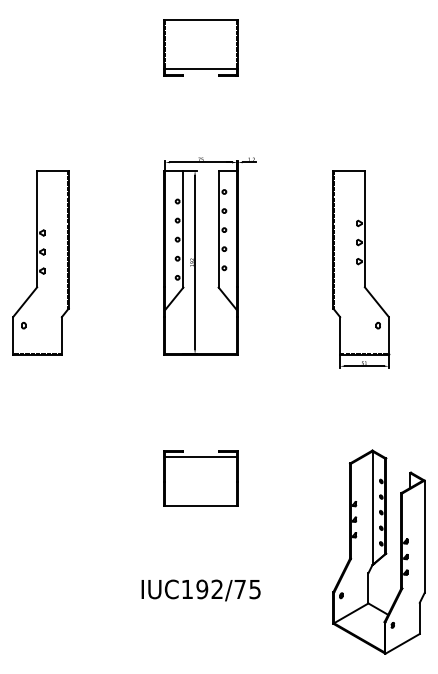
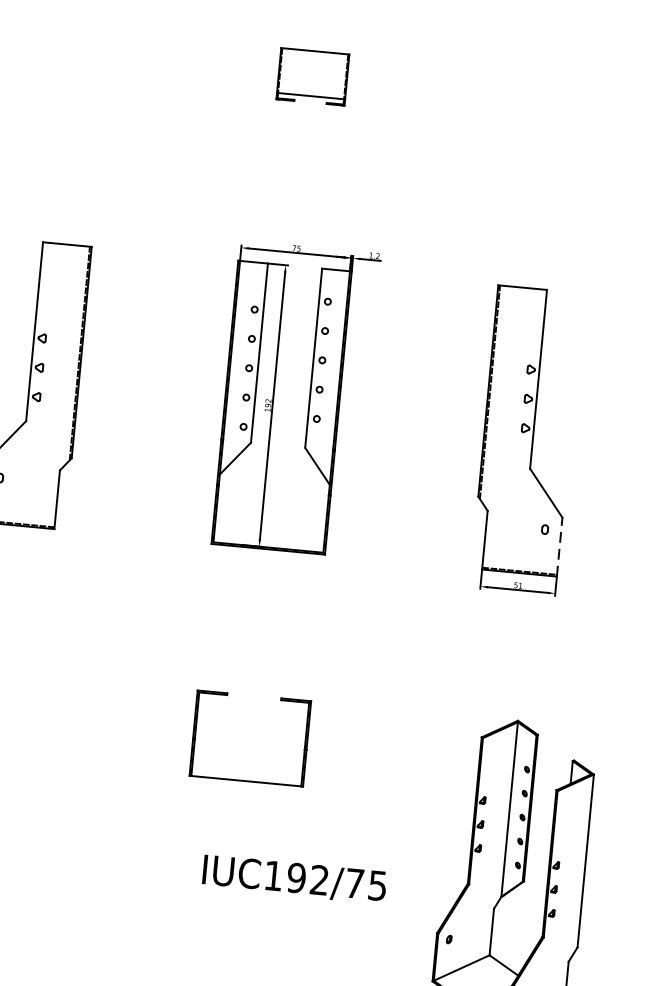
part: (200, 47) -> (312, 76), size x0.6
line: (388, 335) -> (559, 546), solid -> dashed
line: (200, 457) -> (252, 706), removed
text: (200, 590) -> (293, 879), moved

